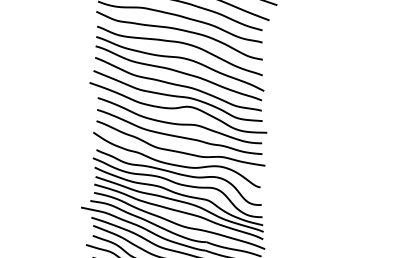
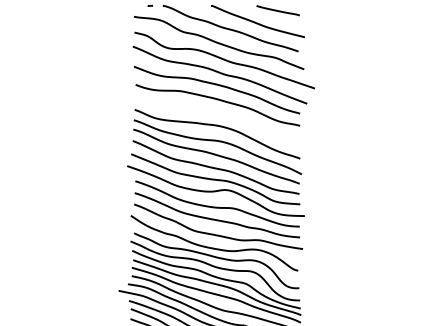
curve: (180, 31) -> (218, 114), removed

